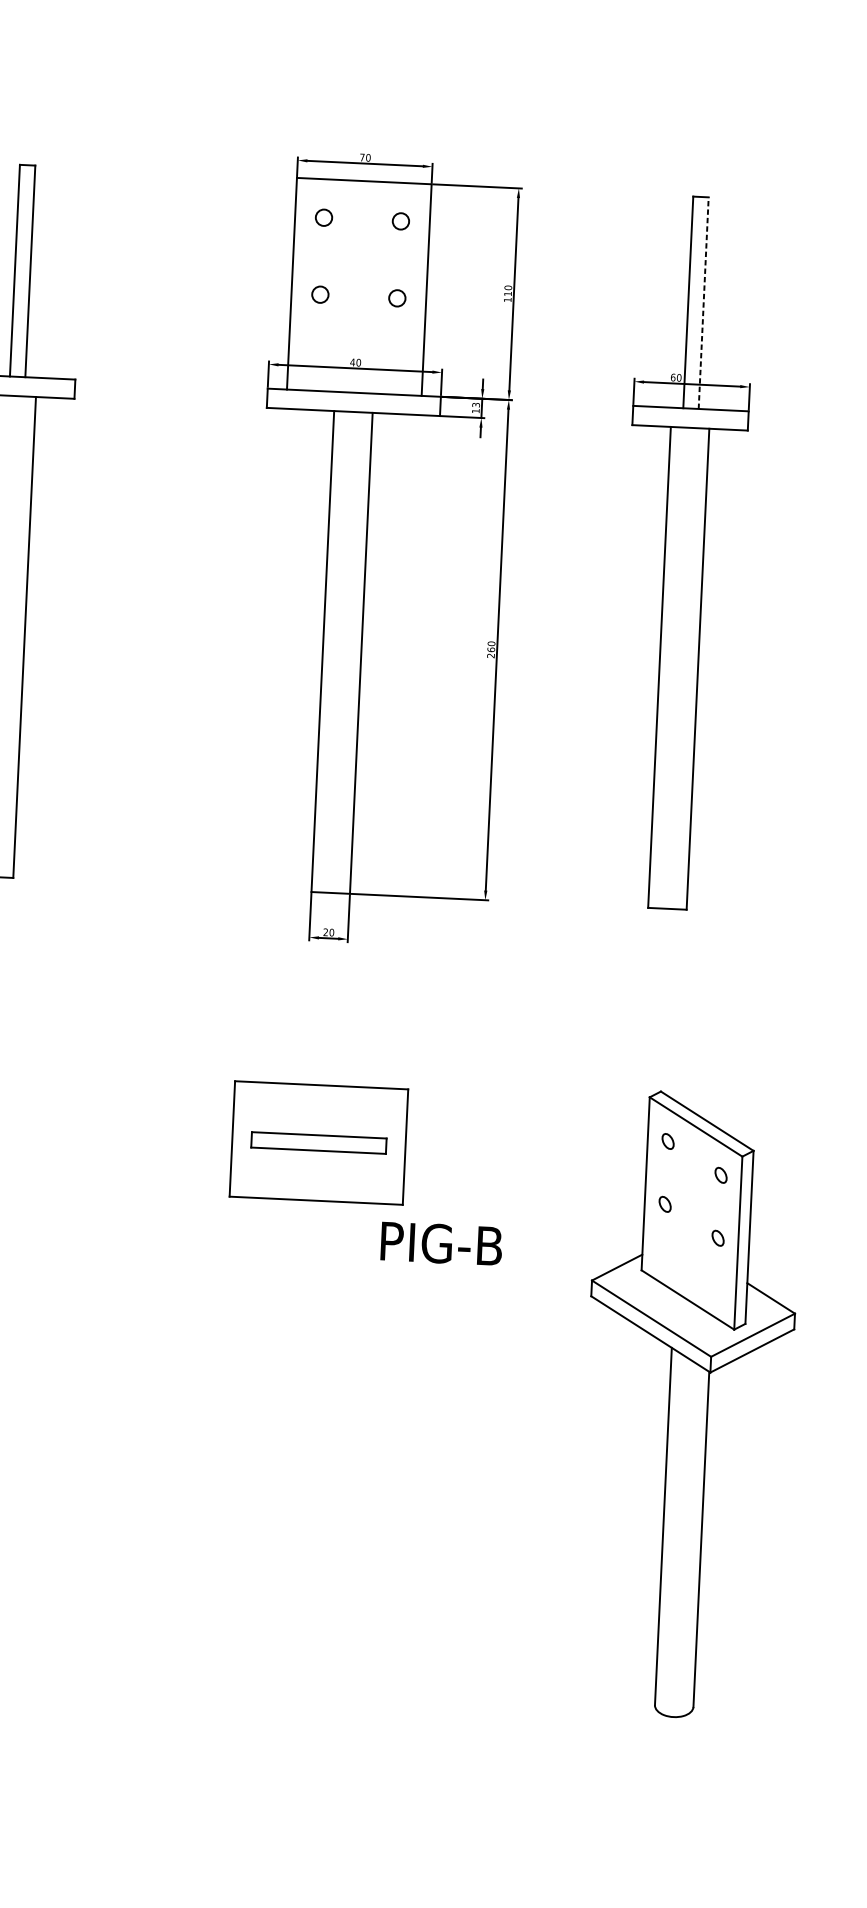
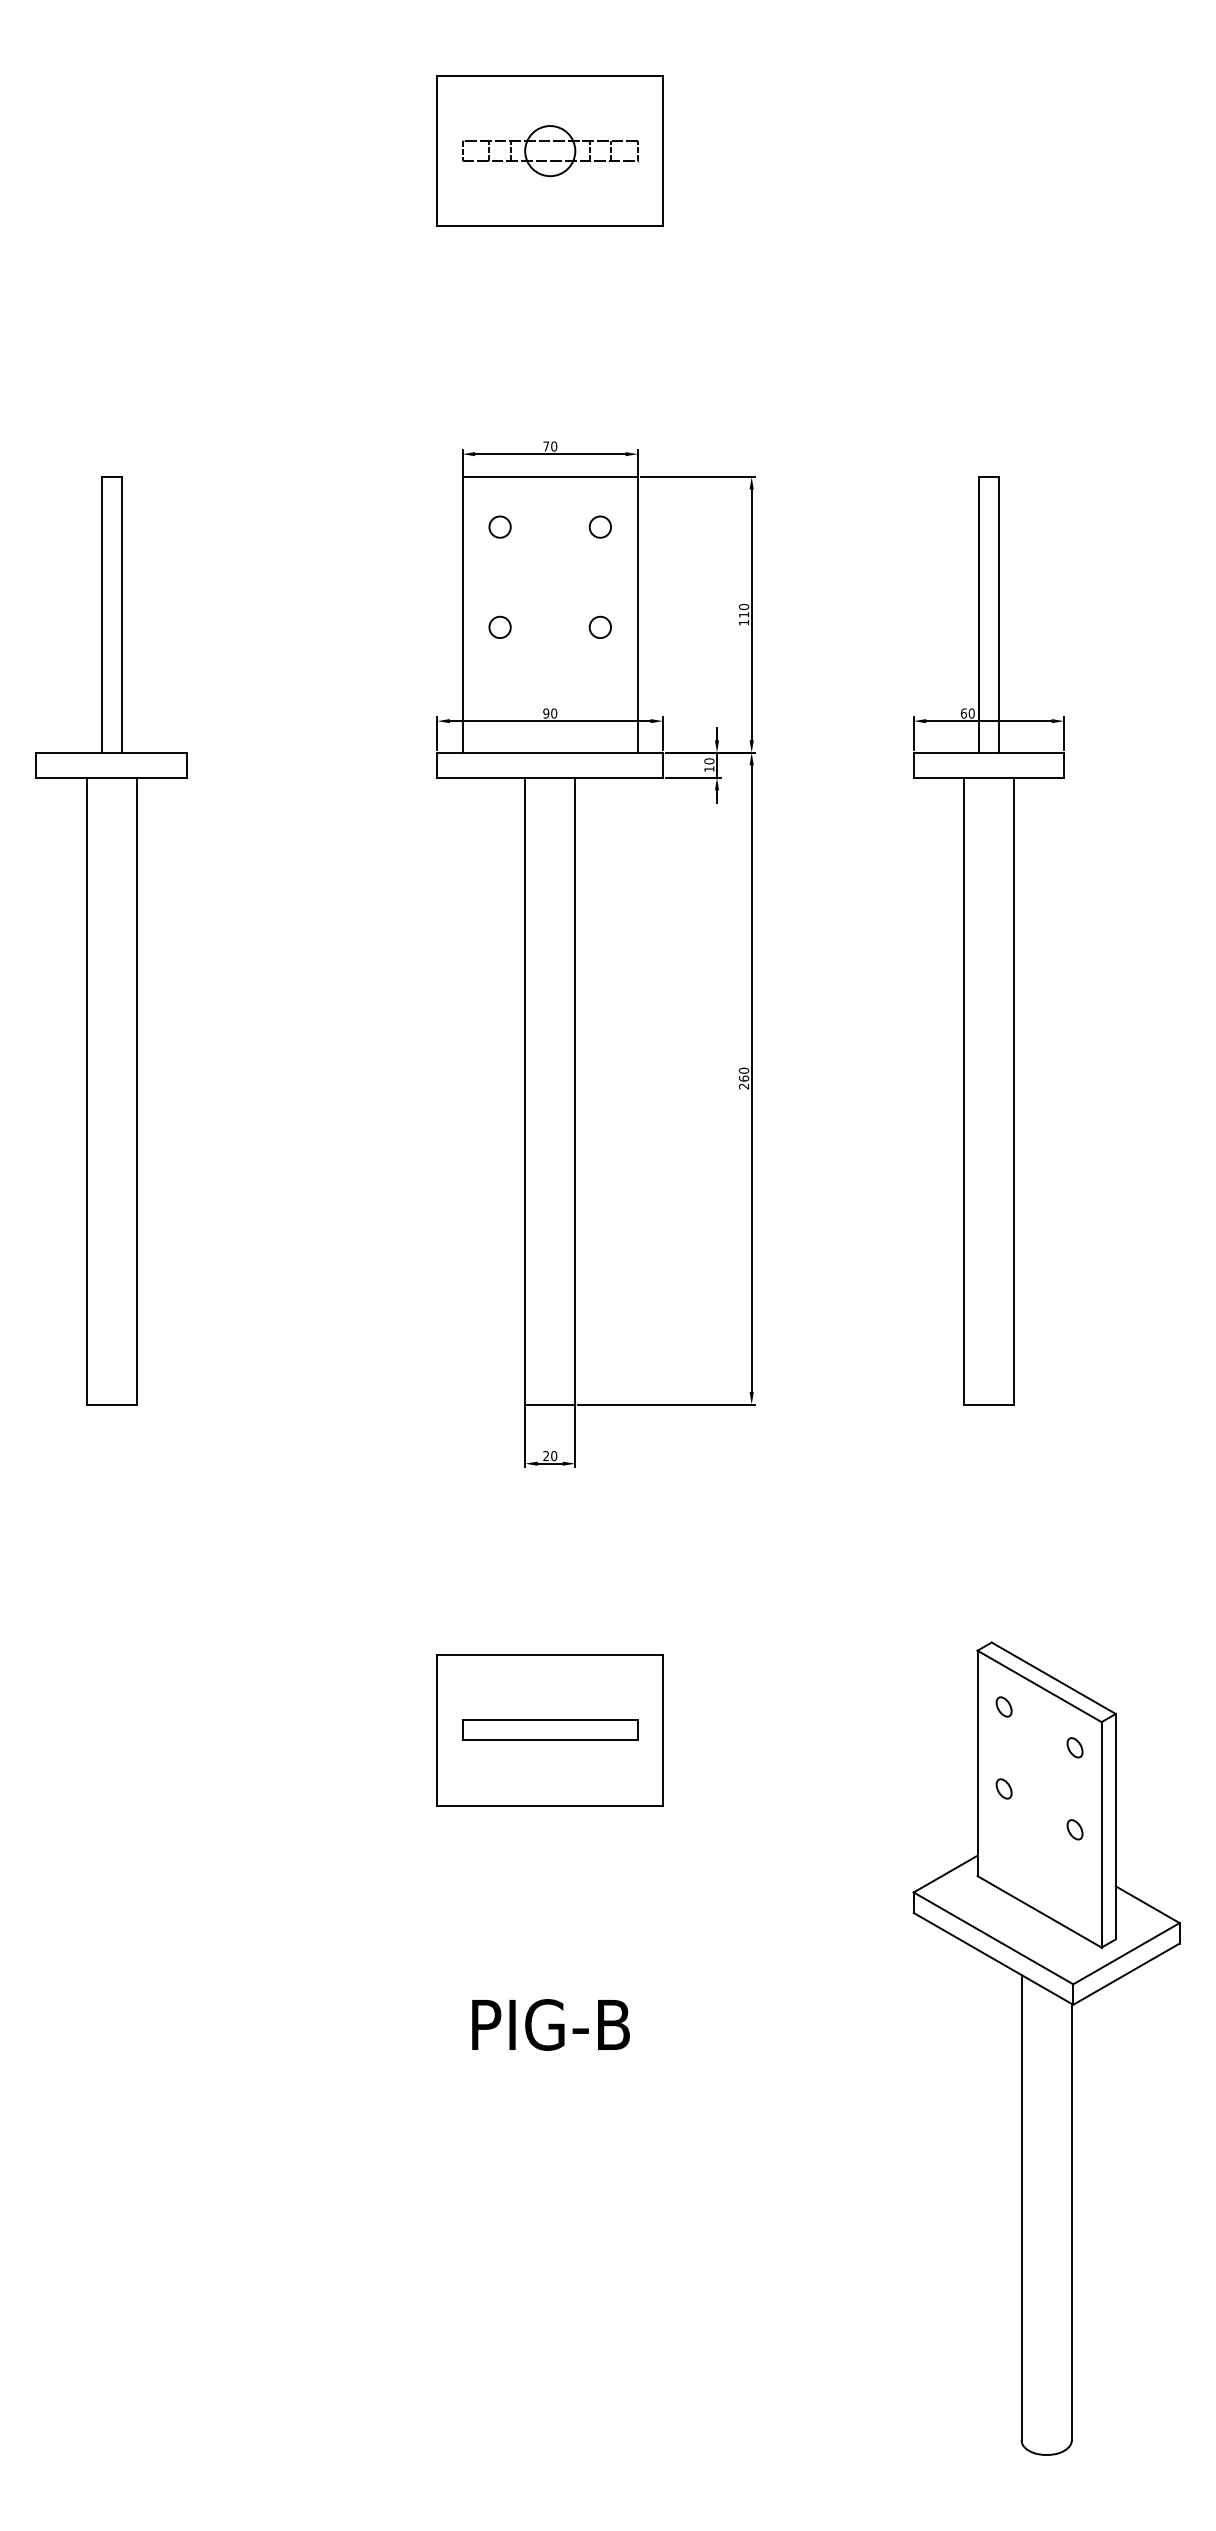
line: (703, 302) -> (998, 614), dashed -> solid
text: (352, 362) -> (546, 713), 40 -> 90
text: (476, 405) -> (709, 761), 13 -> 10
text: (441, 1243) -> (550, 2024), moved

